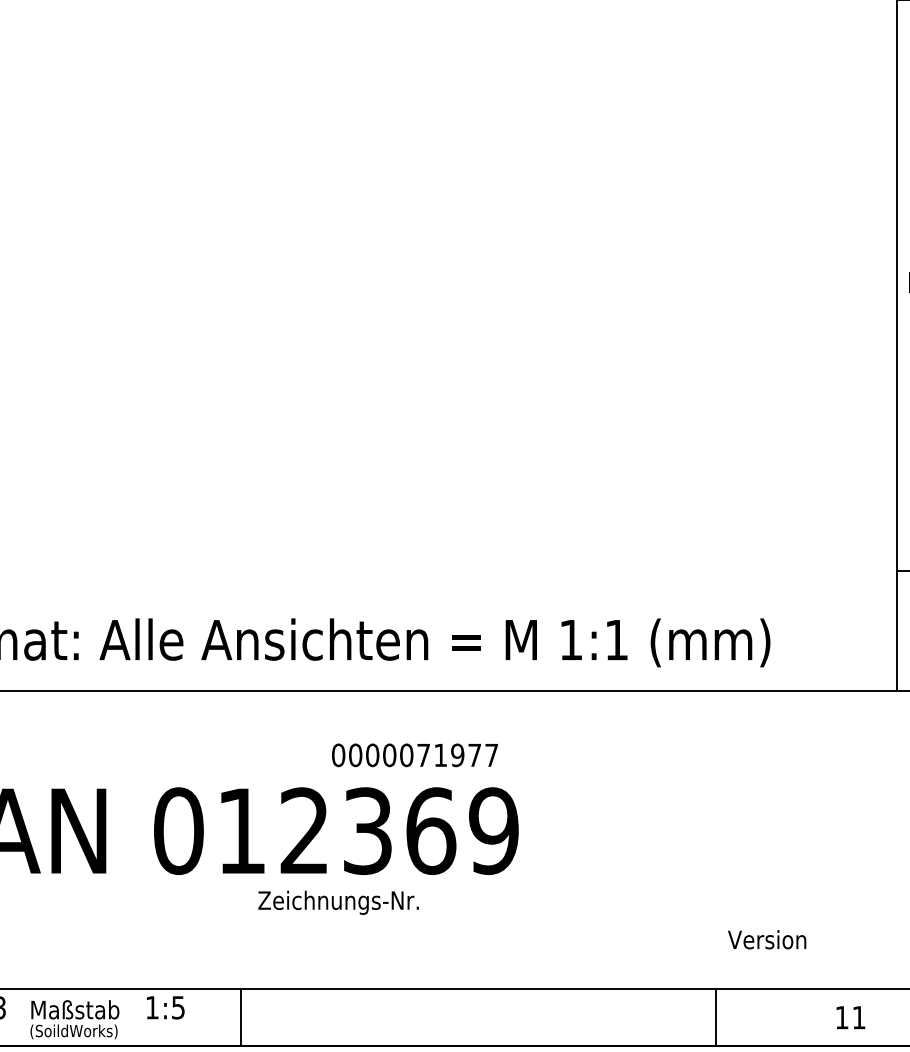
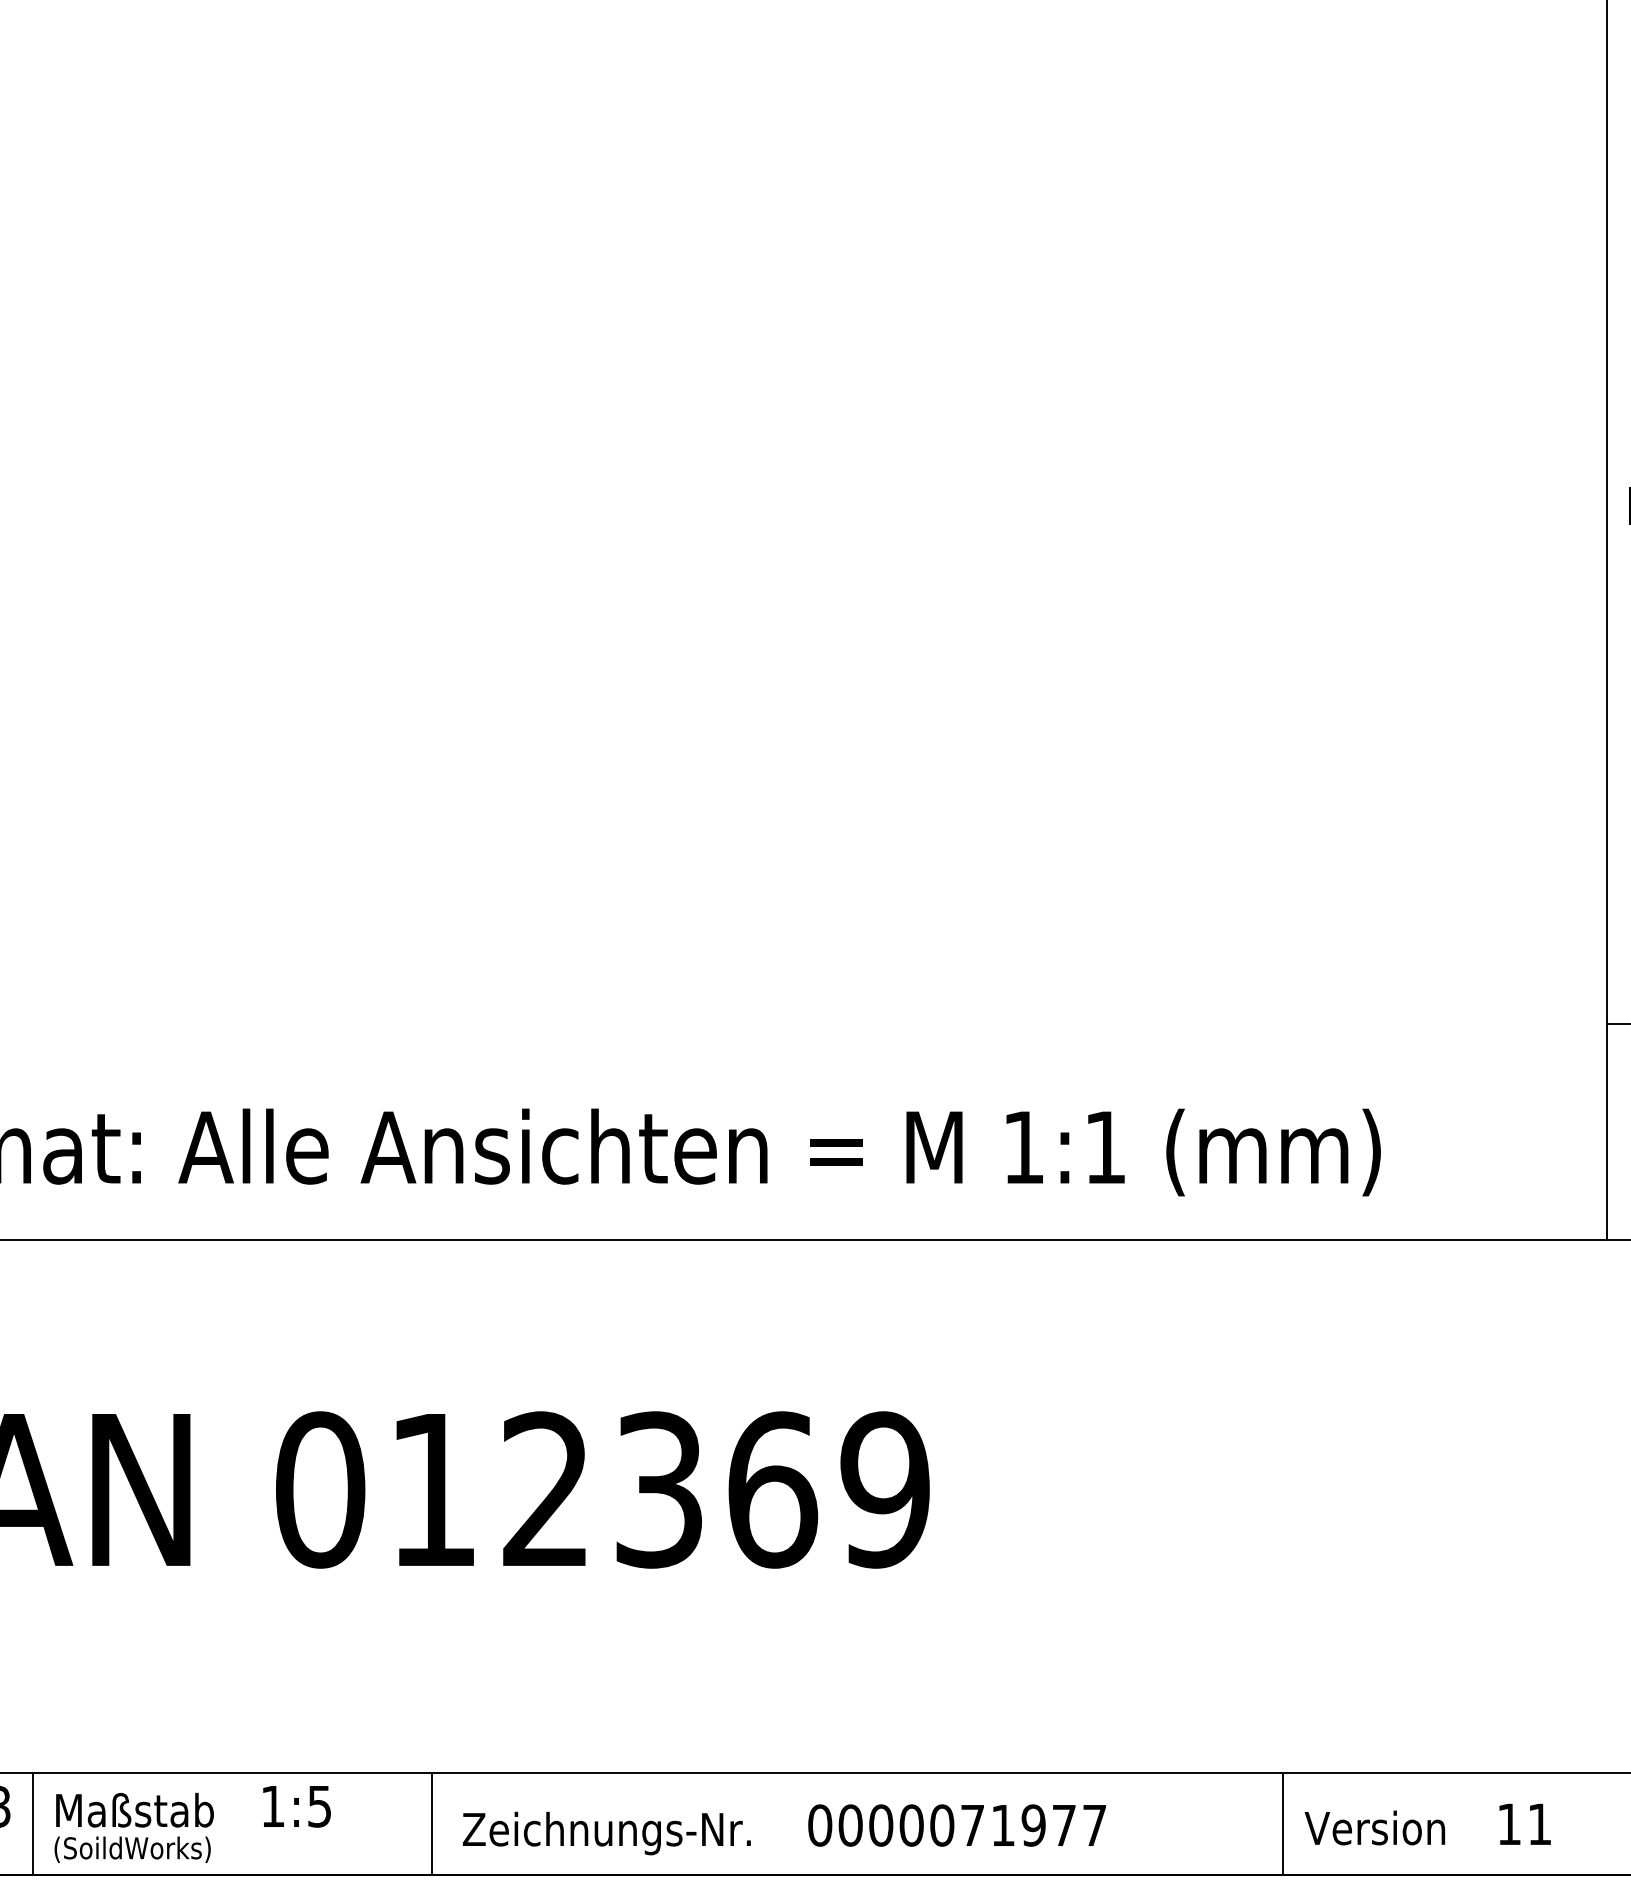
text: (414, 755) -> (956, 1825), moved
text: (338, 902) -> (606, 1832), moved
text: (767, 939) -> (1375, 1827), moved
line: (18, 1016) -> (33, 1822), added

